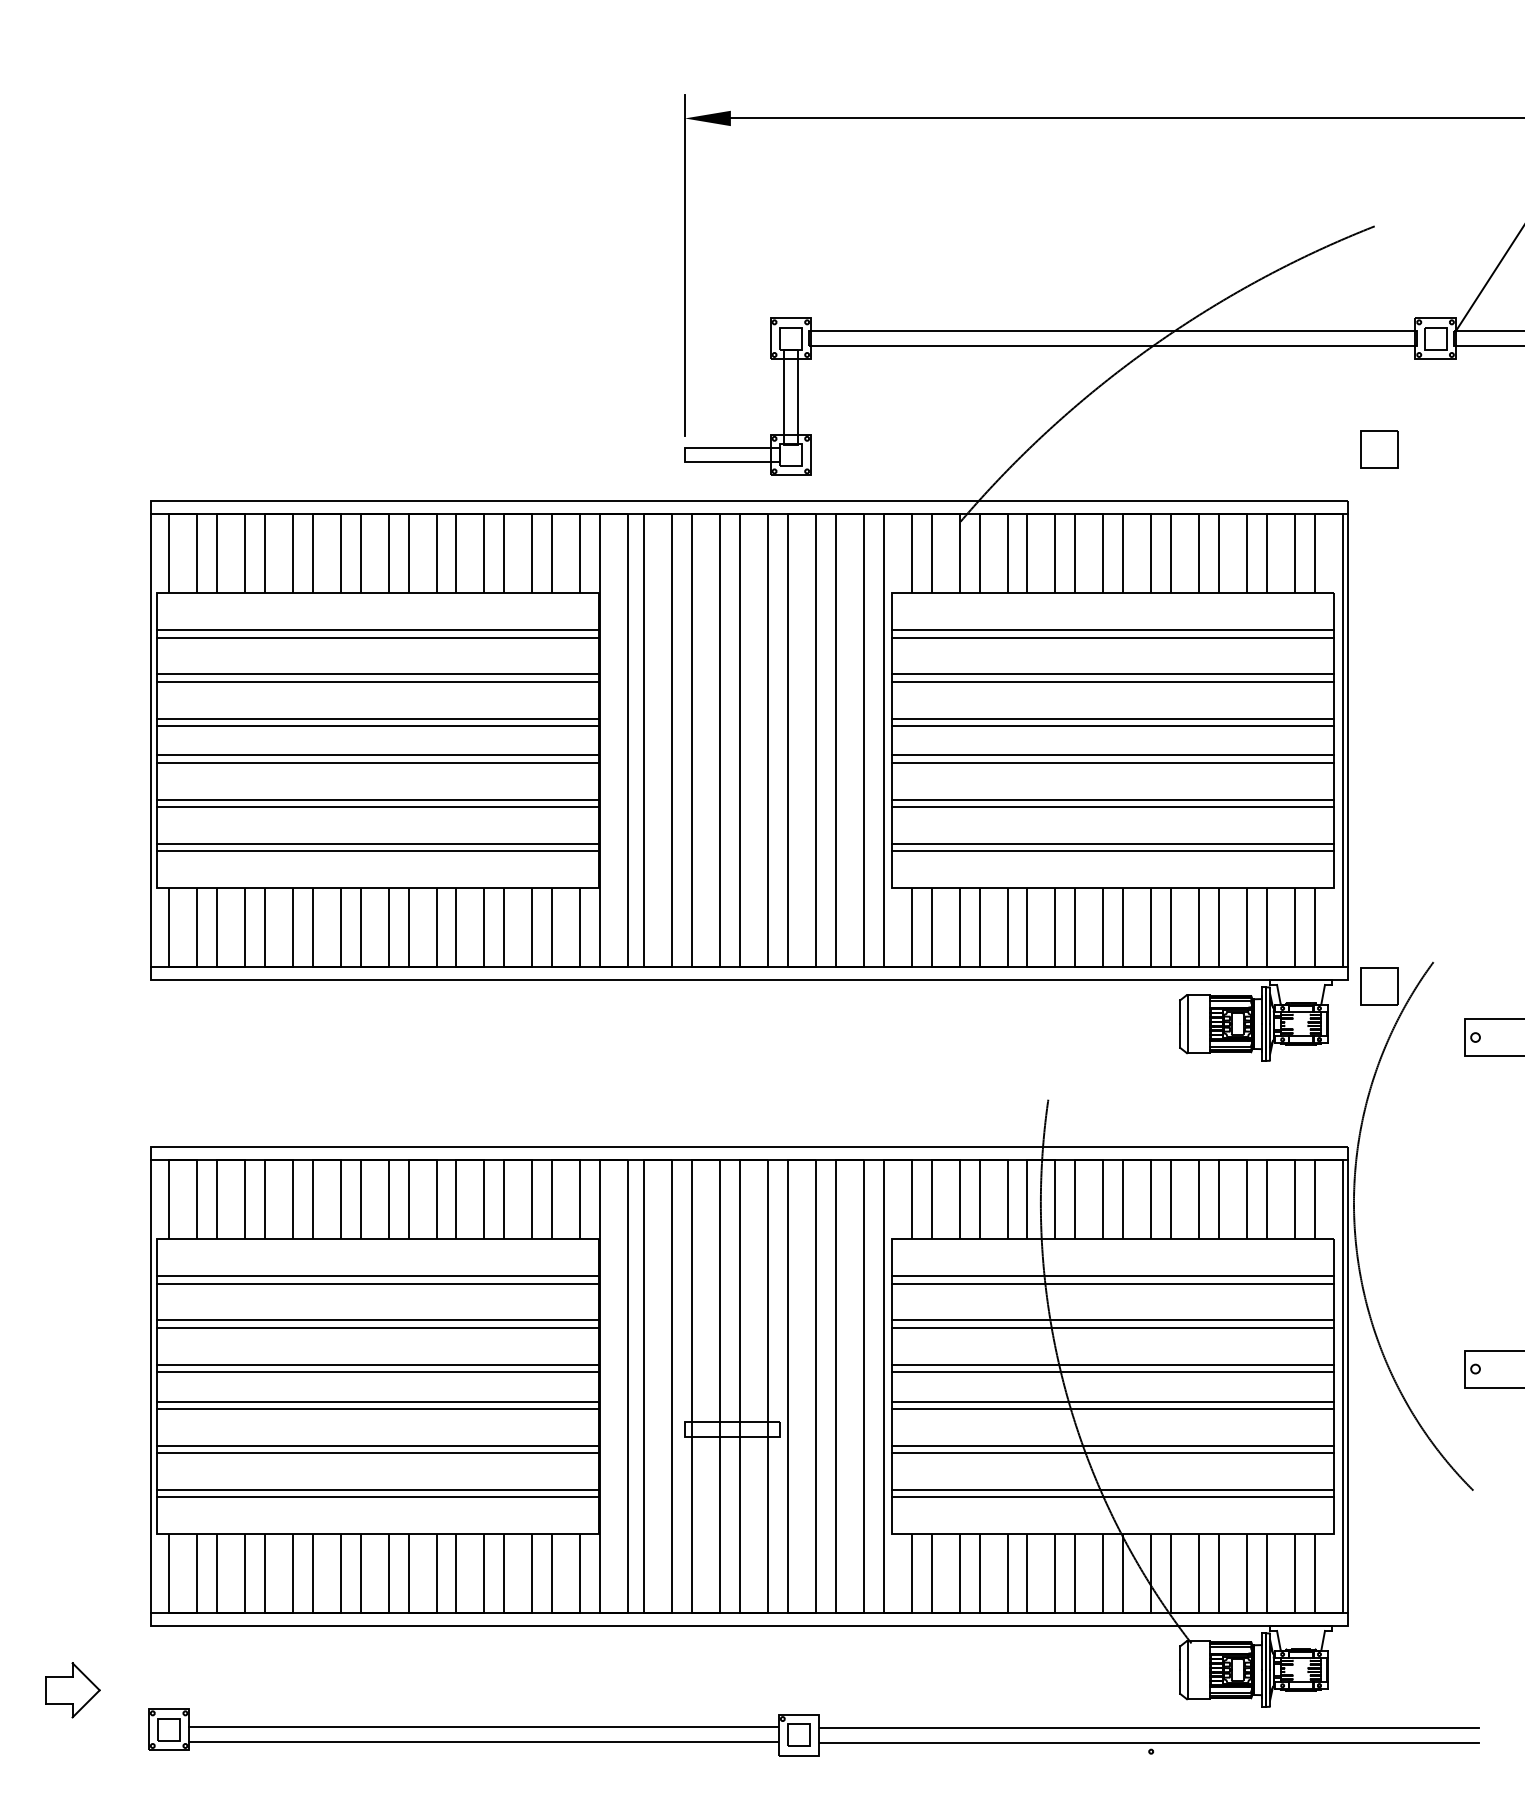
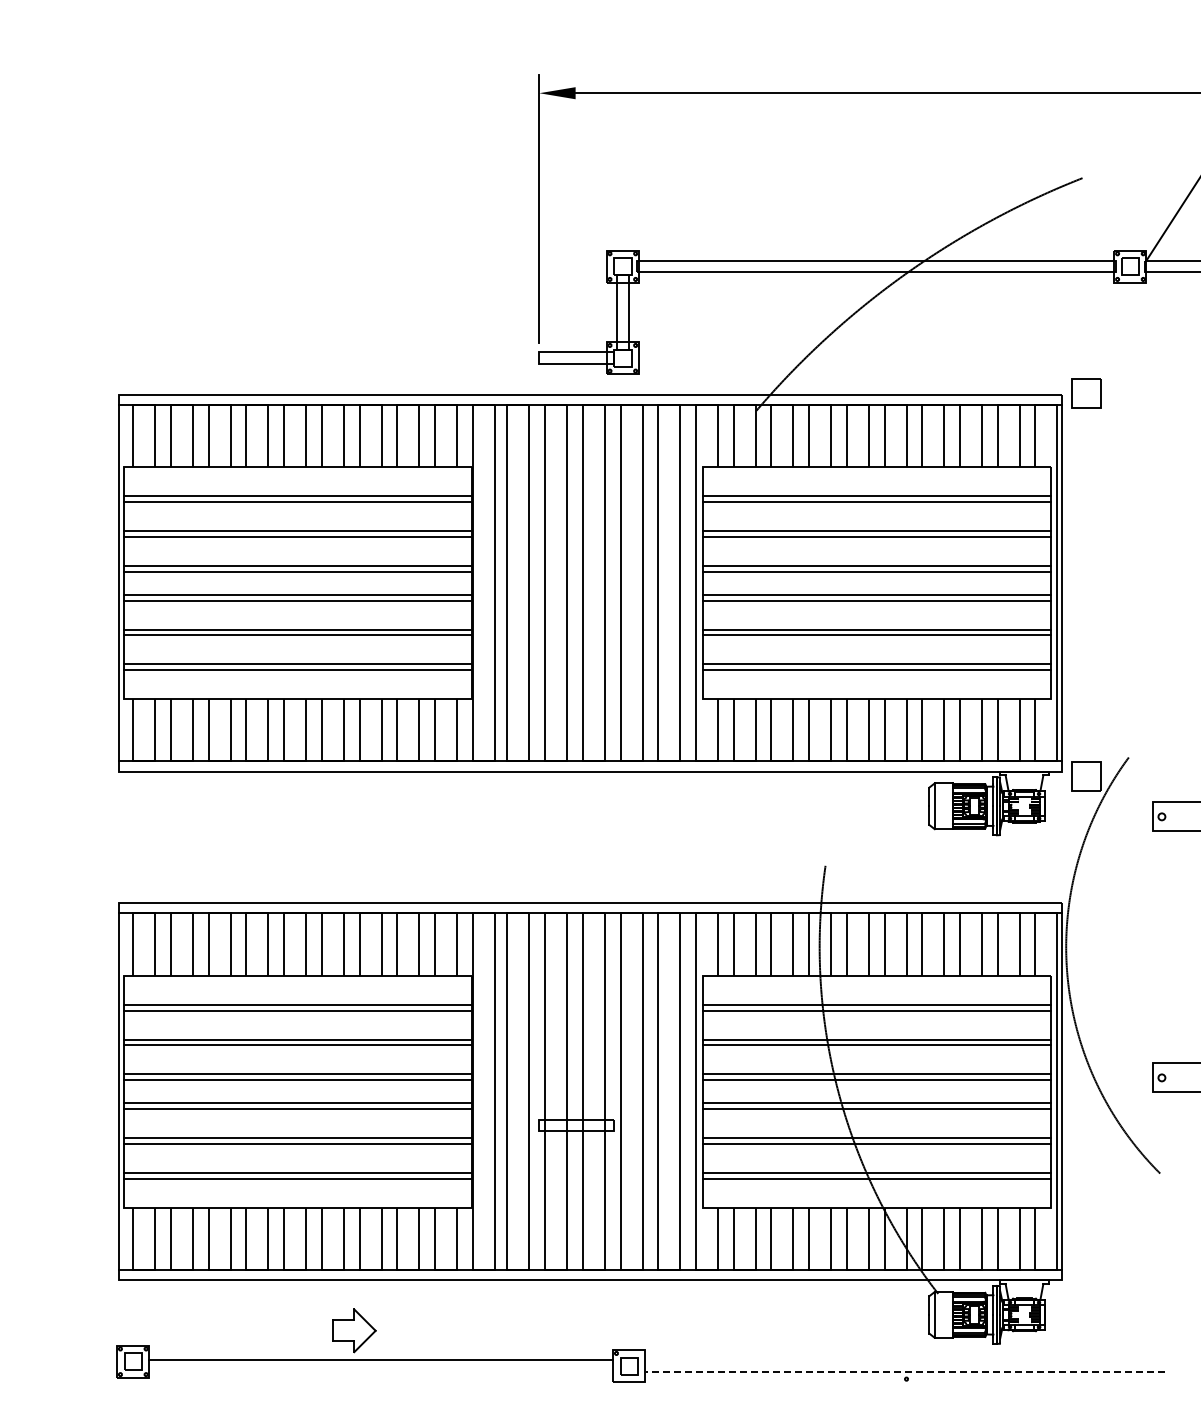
part: (1379, 449) -> (1086, 393), moved
part: (72, 1689) -> (354, 1330), moved
line: (1148, 1728) -> (904, 1360), removed
line: (483, 1741) -> (380, 1371), removed
line: (1148, 1743) -> (904, 1372), solid -> dashed

